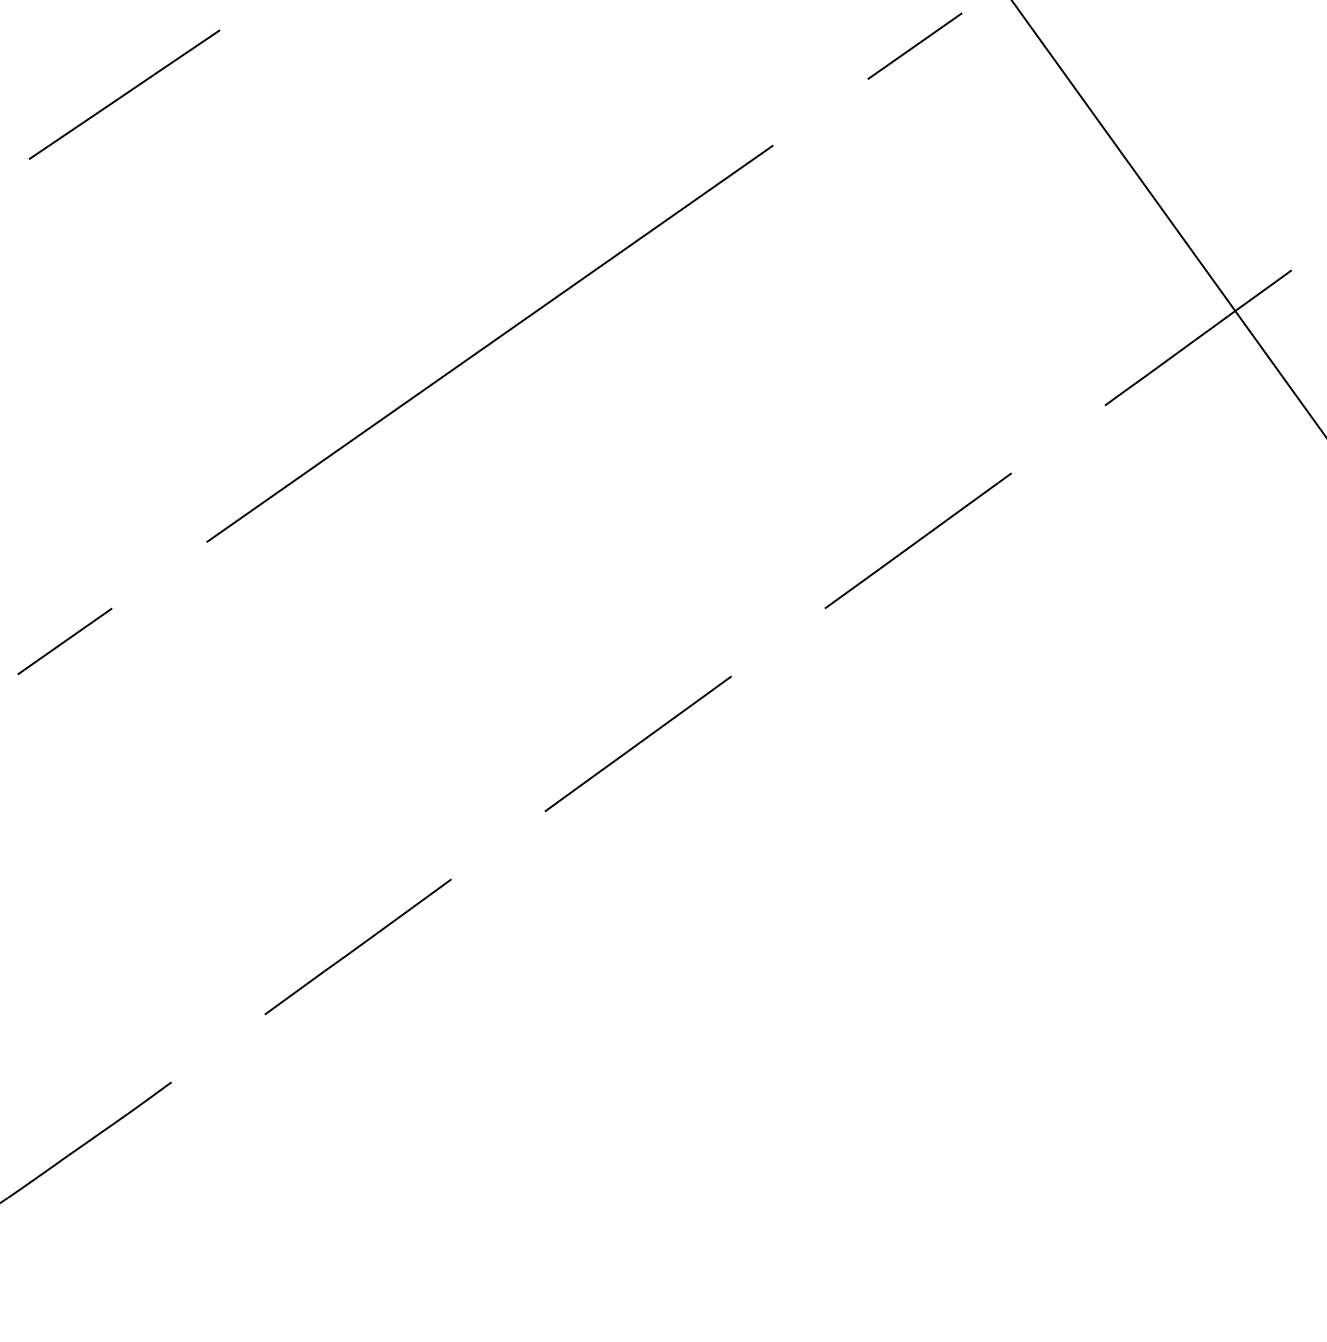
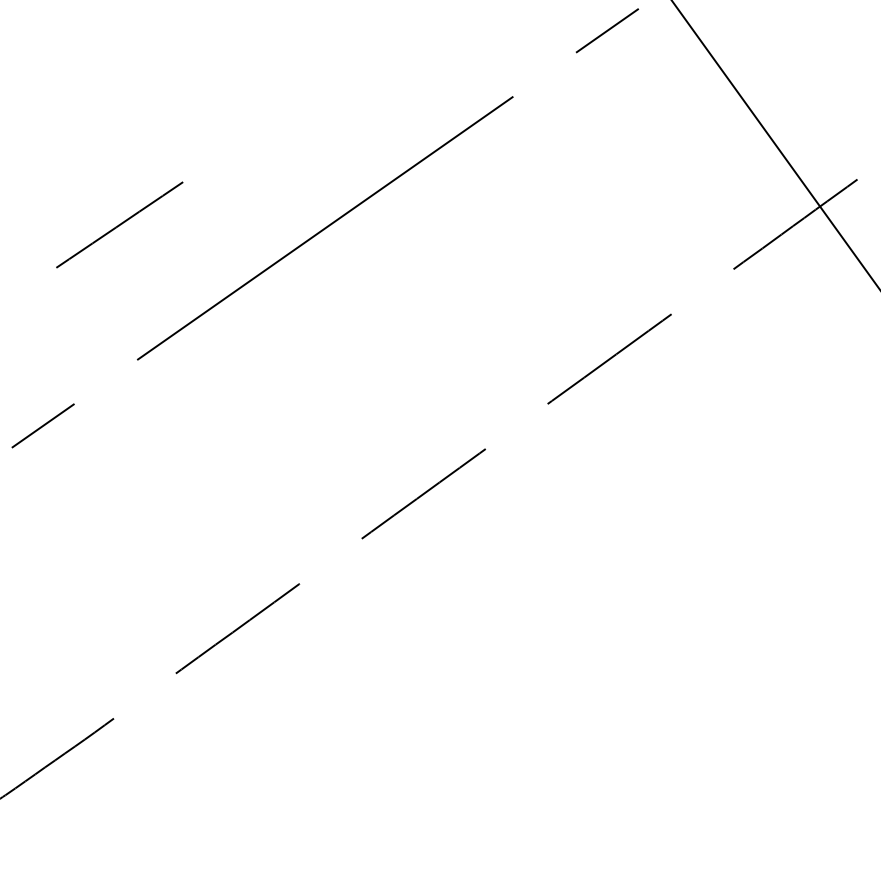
line: (124, 94) -> (119, 224), moved

